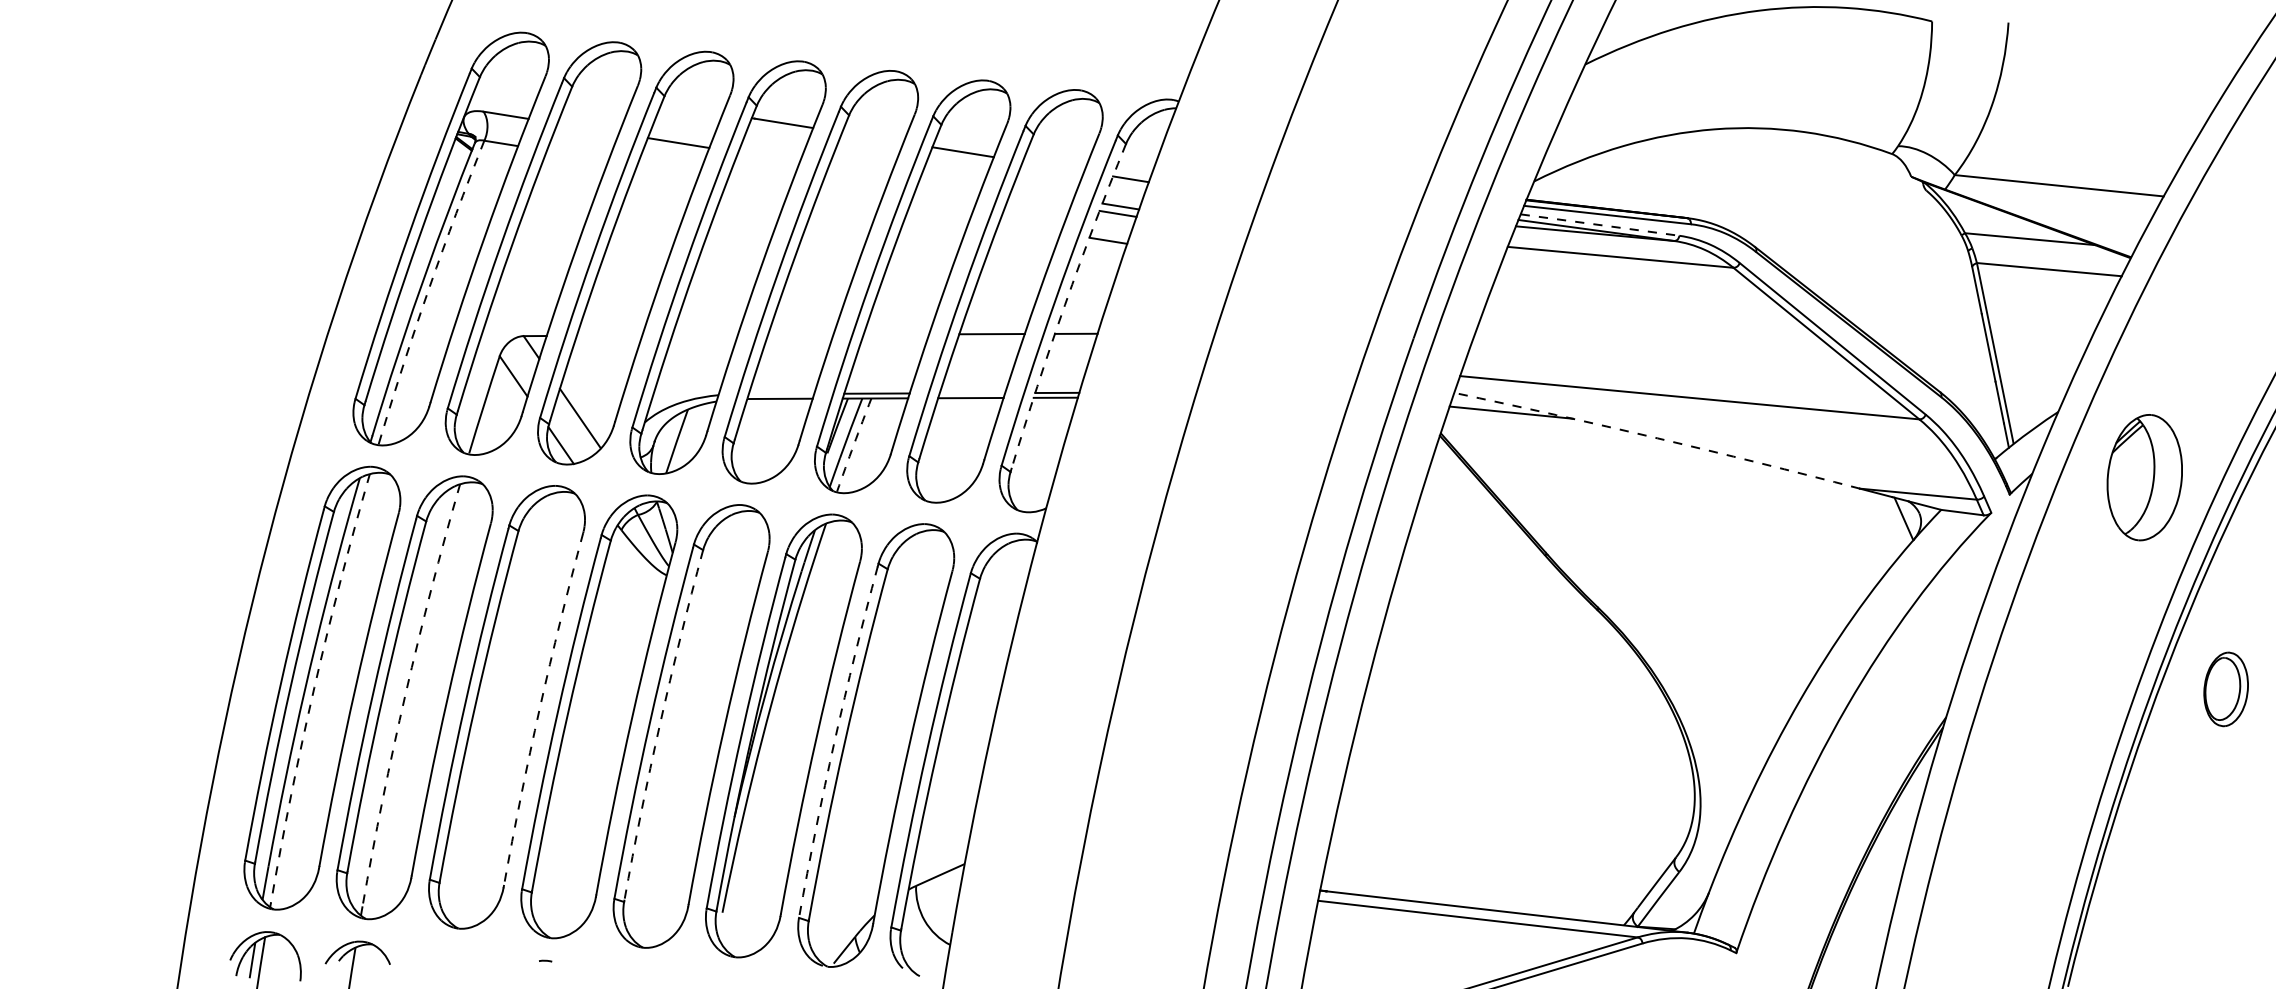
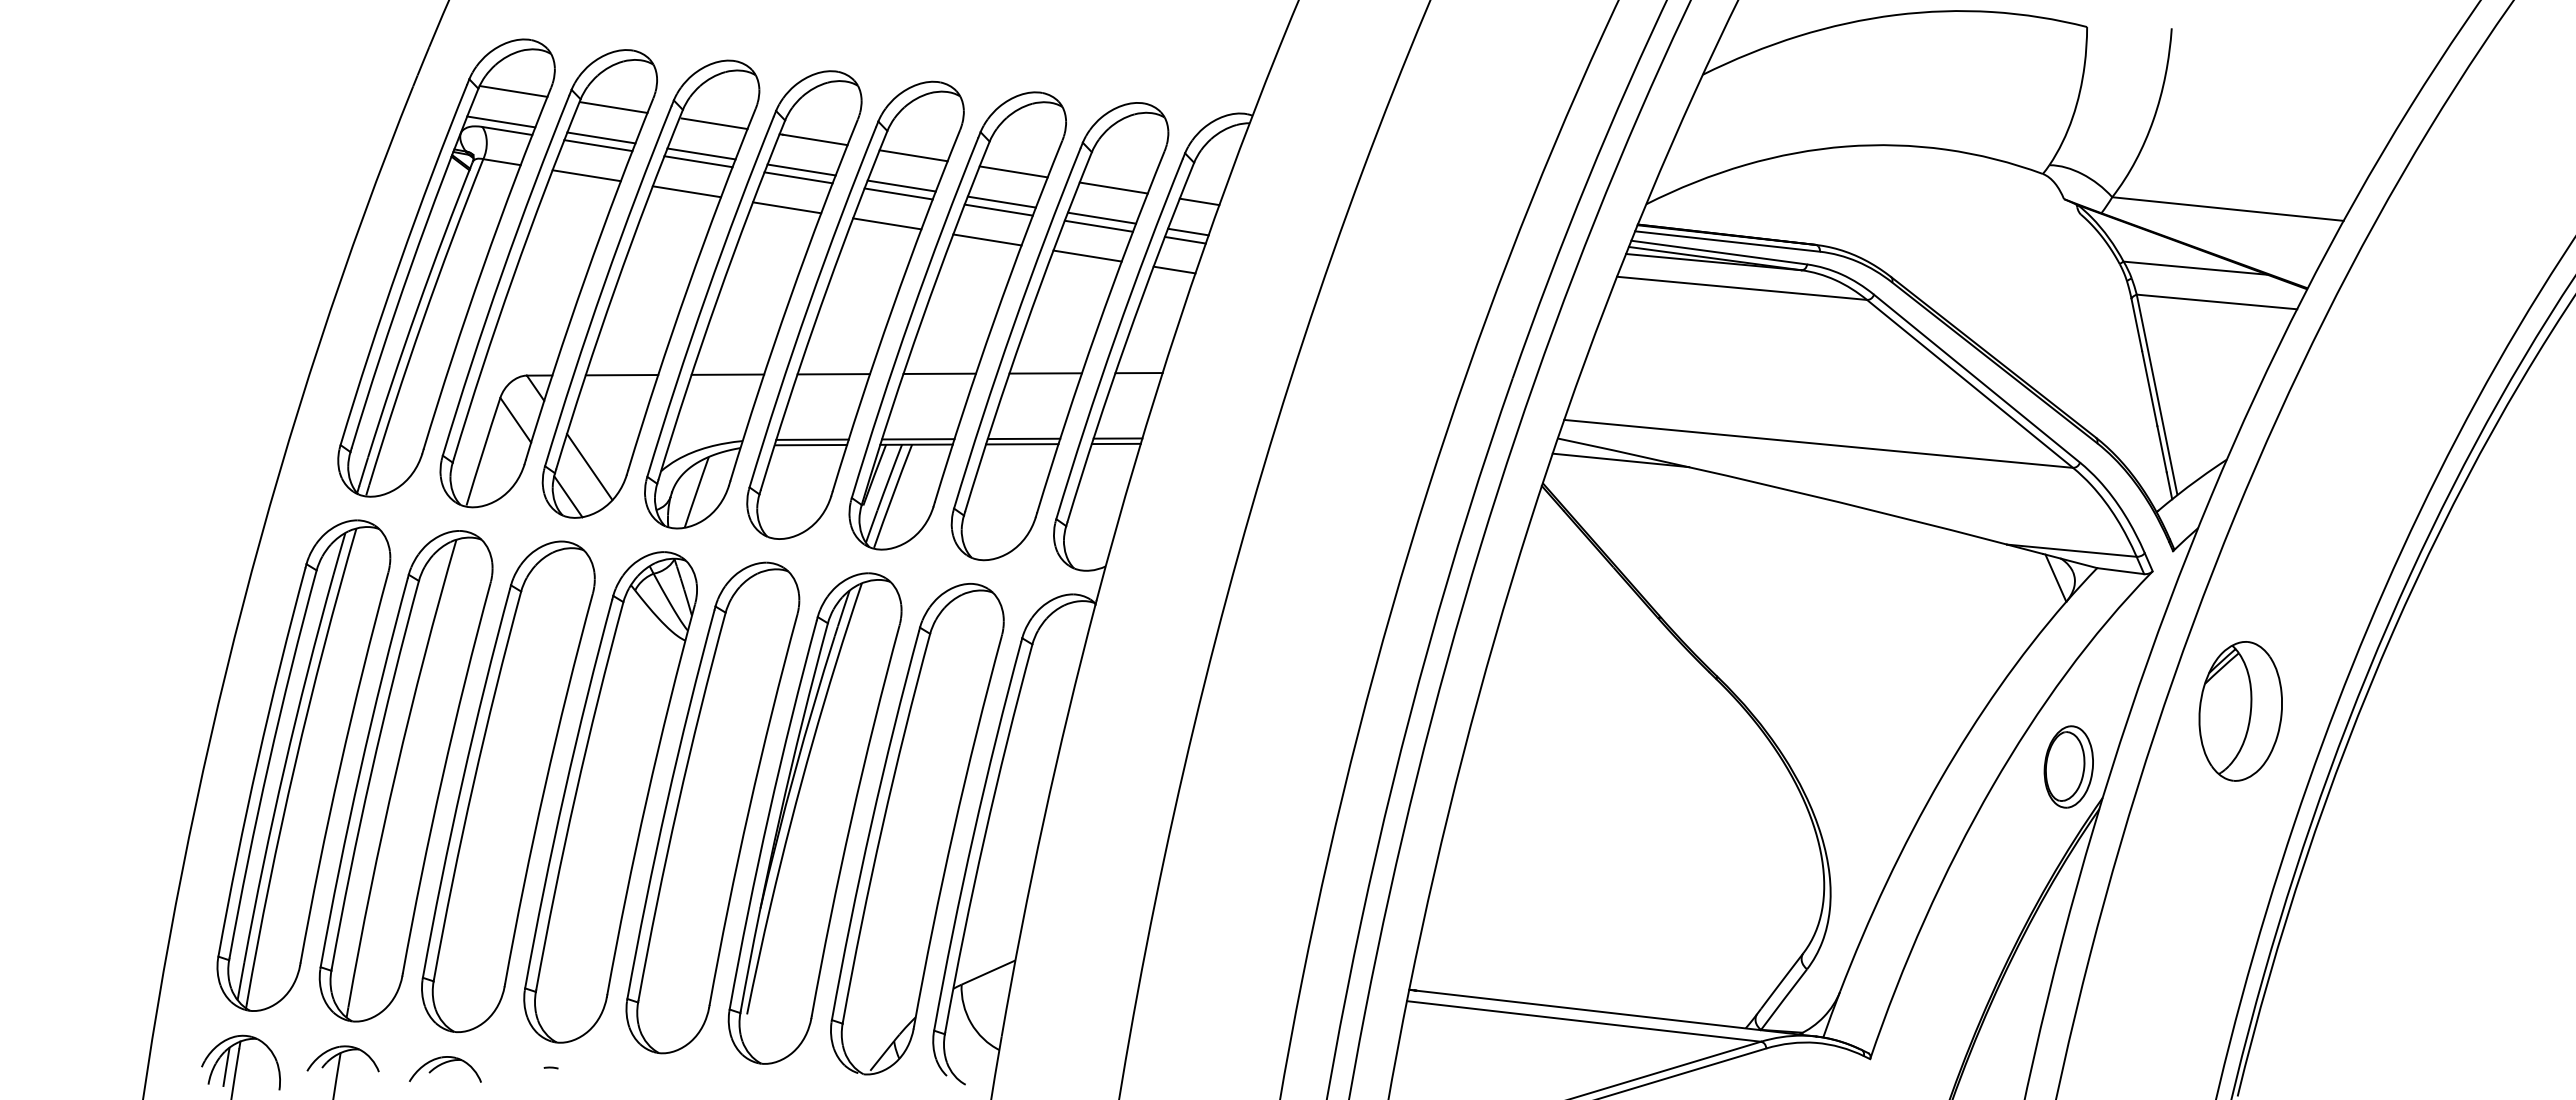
line: (511, 79) -> (513, 91), added
line: (601, 94) -> (613, 107), added
line: (500, 106) -> (501, 121), added
line: (693, 108) -> (714, 123), added
line: (591, 121) -> (601, 137), added
line: (588, 128) -> (598, 145), added
line: (681, 135) -> (701, 153), added
line: (872, 137) -> (913, 155), added
line: (771, 150) -> (801, 169), added
line: (577, 155) -> (586, 175), added
line: (768, 157) -> (798, 177), added
line: (861, 164) -> (901, 185), added
line: (1053, 166) -> (1113, 187), added
line: (667, 169) -> (686, 191), added
line: (859, 171) -> (898, 193), added
line: (952, 178) -> (1001, 201), added
line: (758, 184) -> (786, 207), added
line: (949, 186) -> (998, 209), added
line: (1042, 193) -> (1101, 217), added
line: (849, 198) -> (887, 223), added
line: (1039, 200) -> (1098, 225), added
line: (939, 213) -> (987, 239), added
line: (1600, 224) -> (1719, 252), dashed -> solid
line: (1029, 227) -> (1087, 255), added
arc: (429, 286) -> (422, 320), dashed -> solid
arc: (1064, 305) -> (1126, 341), dashed -> solid
line: (896, 334) -> (939, 373), added
line: (704, 335) -> (727, 374), added
line: (800, 335) -> (833, 374), added
line: (609, 336) -> (621, 375), added
line: (971, 392) -> (1023, 438), added
line: (781, 393) -> (812, 439), added
arc: (1658, 438) -> (1783, 488), dashed -> solid
arc: (853, 445) -> (892, 496), dashed -> solid
part: (2144, 477) -> (2240, 711), moved
arc: (314, 687) -> (295, 764), dashed -> solid
part: (2225, 688) -> (2068, 766), moved
arc: (405, 694) -> (396, 772), dashed -> solid
arc: (539, 708) -> (544, 788), dashed -> solid
arc: (659, 724) -> (677, 805), dashed -> solid
arc: (834, 741) -> (871, 824), dashed -> solid
part: (450, 962) -> (445, 1069), added

